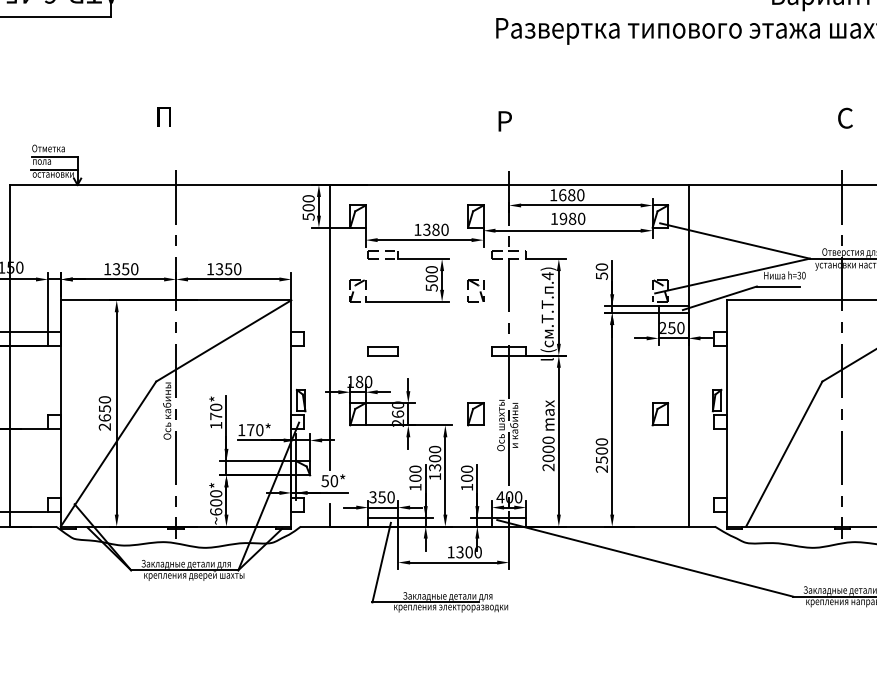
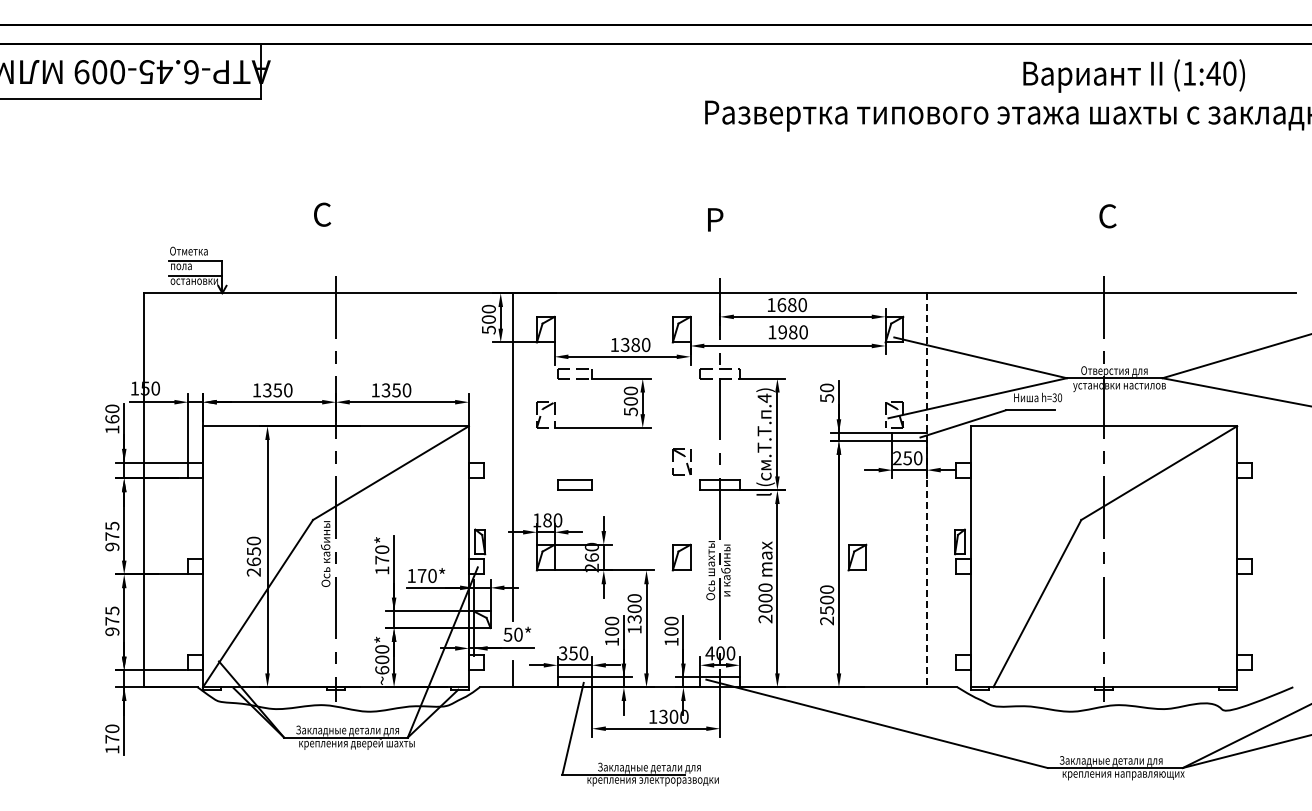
text: (164, 116) -> (322, 214), П -> С
part: (475, 290) -> (681, 461), moved
line: (688, 356) -> (926, 490), solid -> dashed
part: (660, 414) -> (857, 557), moved

